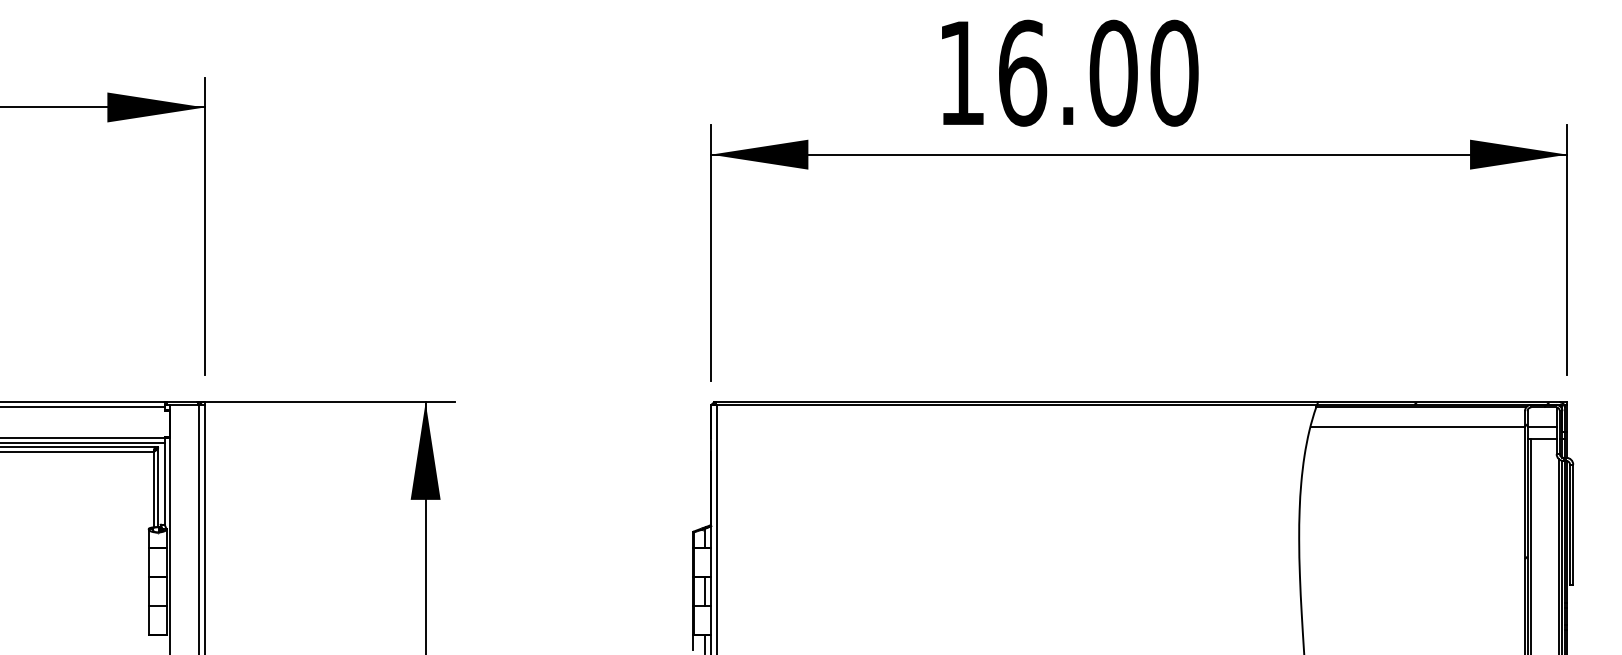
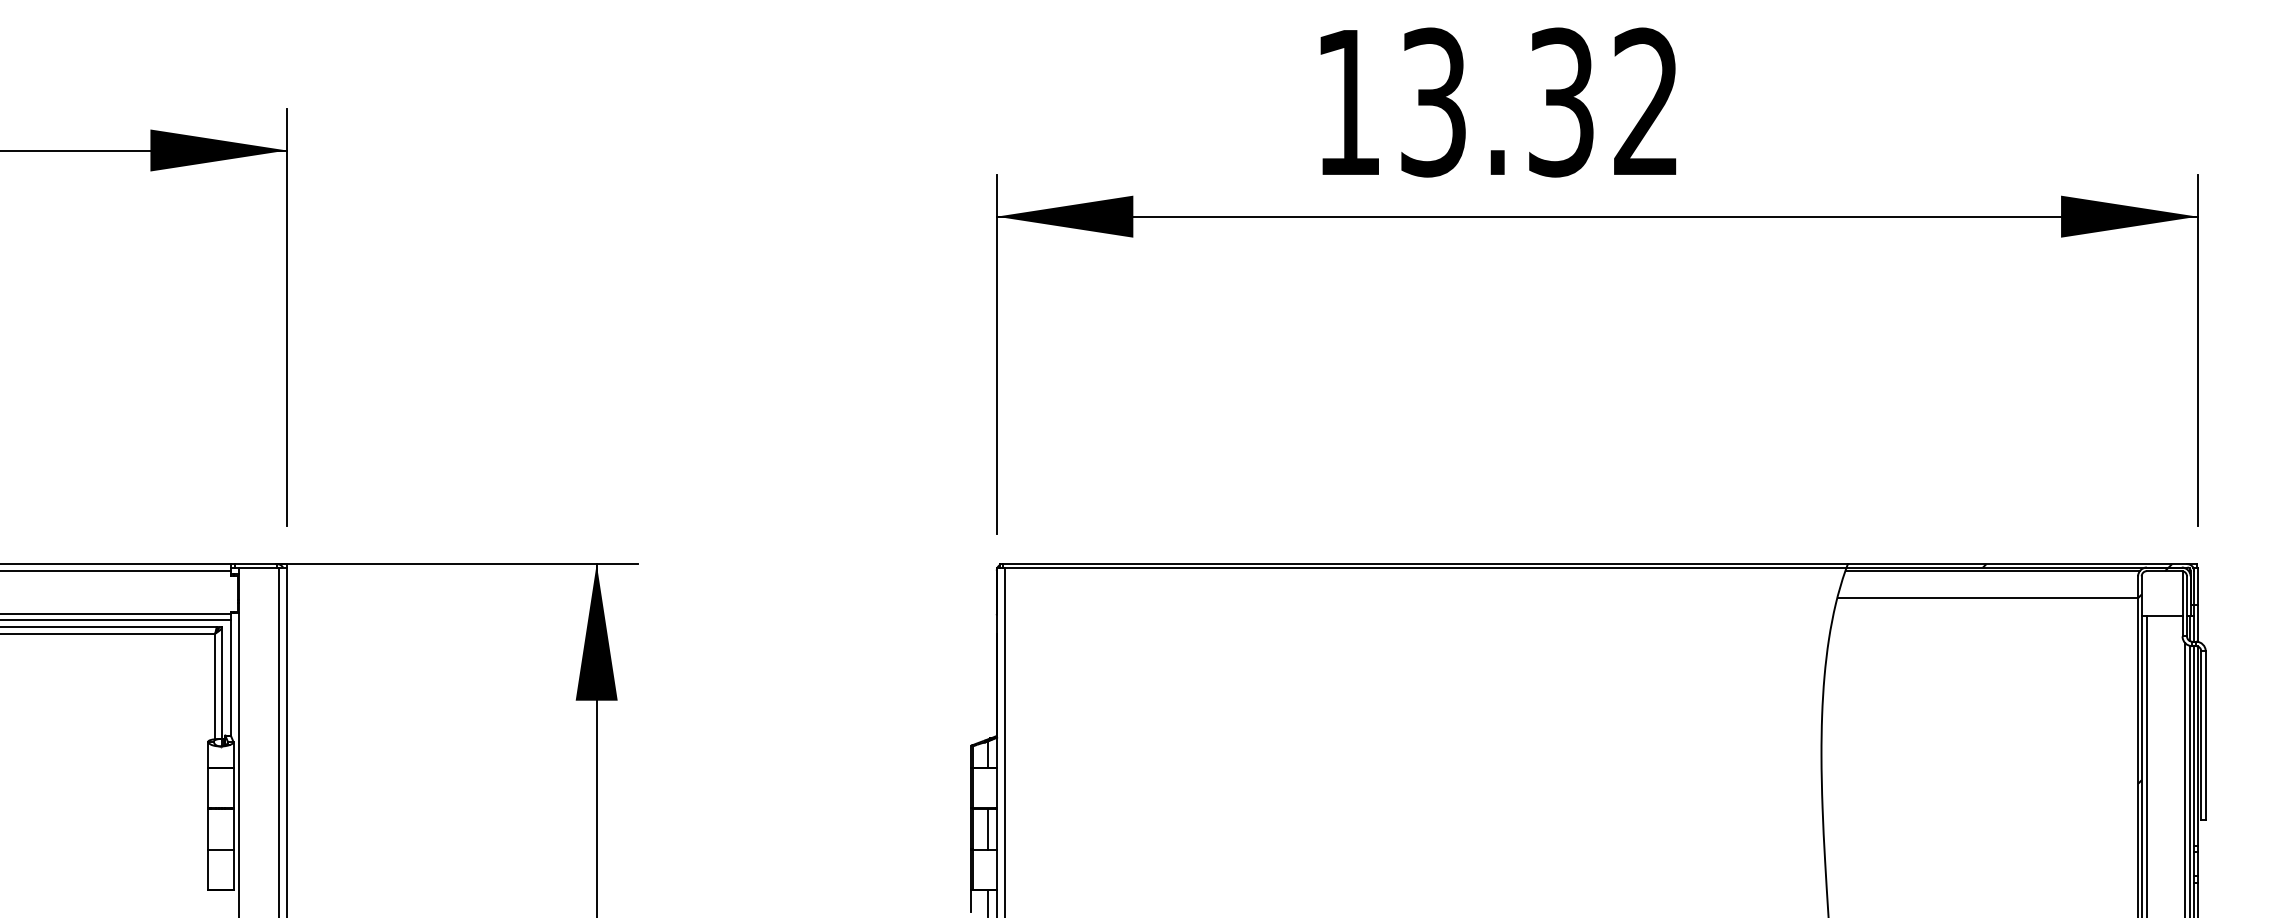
text: (1098, 73) -> (1540, 102), 16.00 -> 13.32
line: (1541, 426) -> (2161, 598), removed

